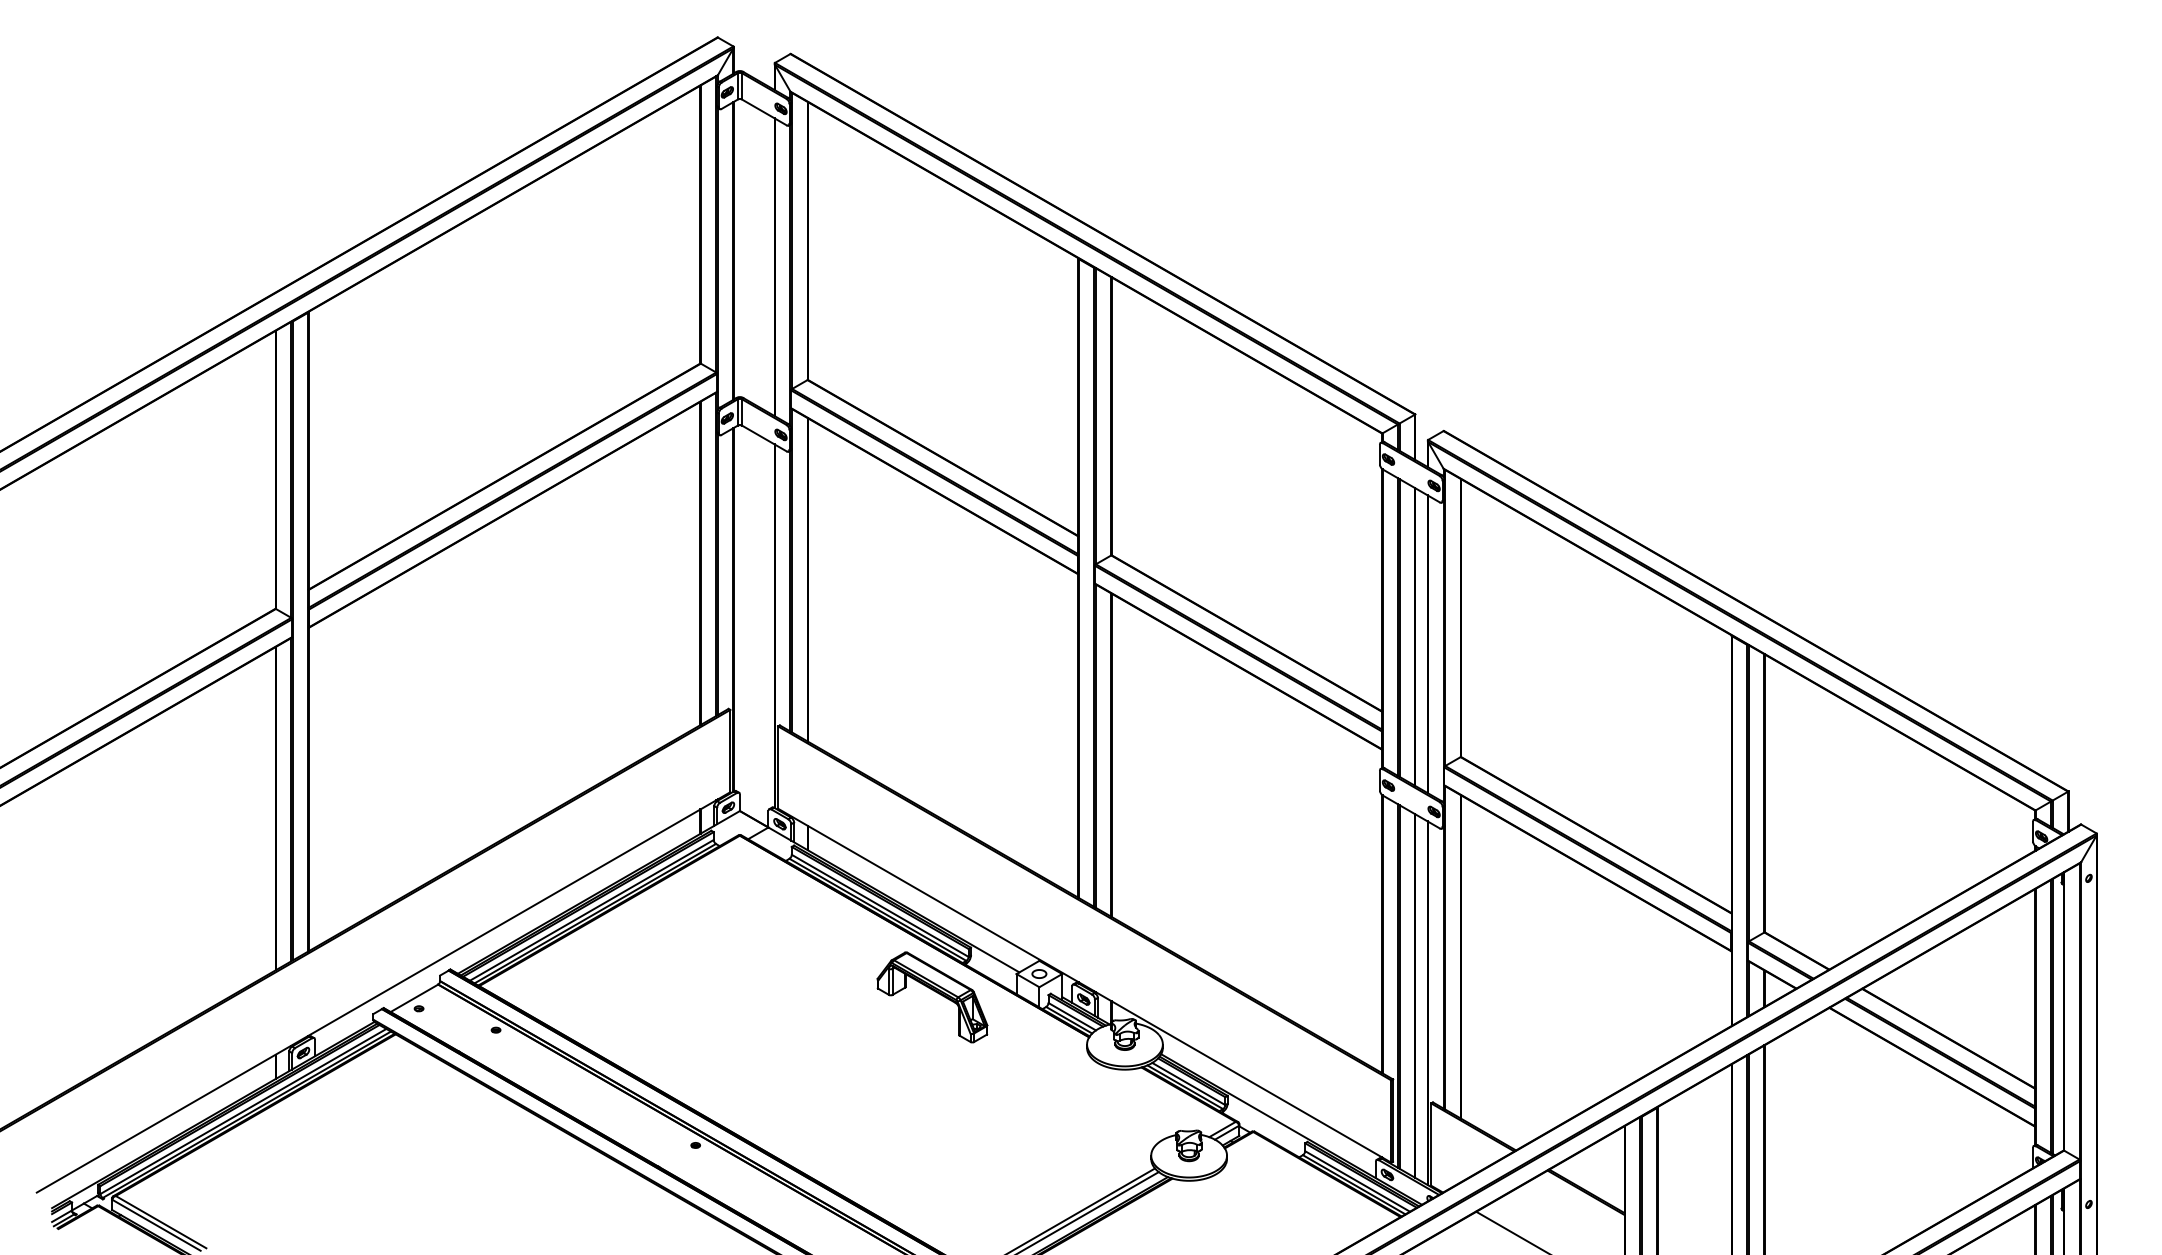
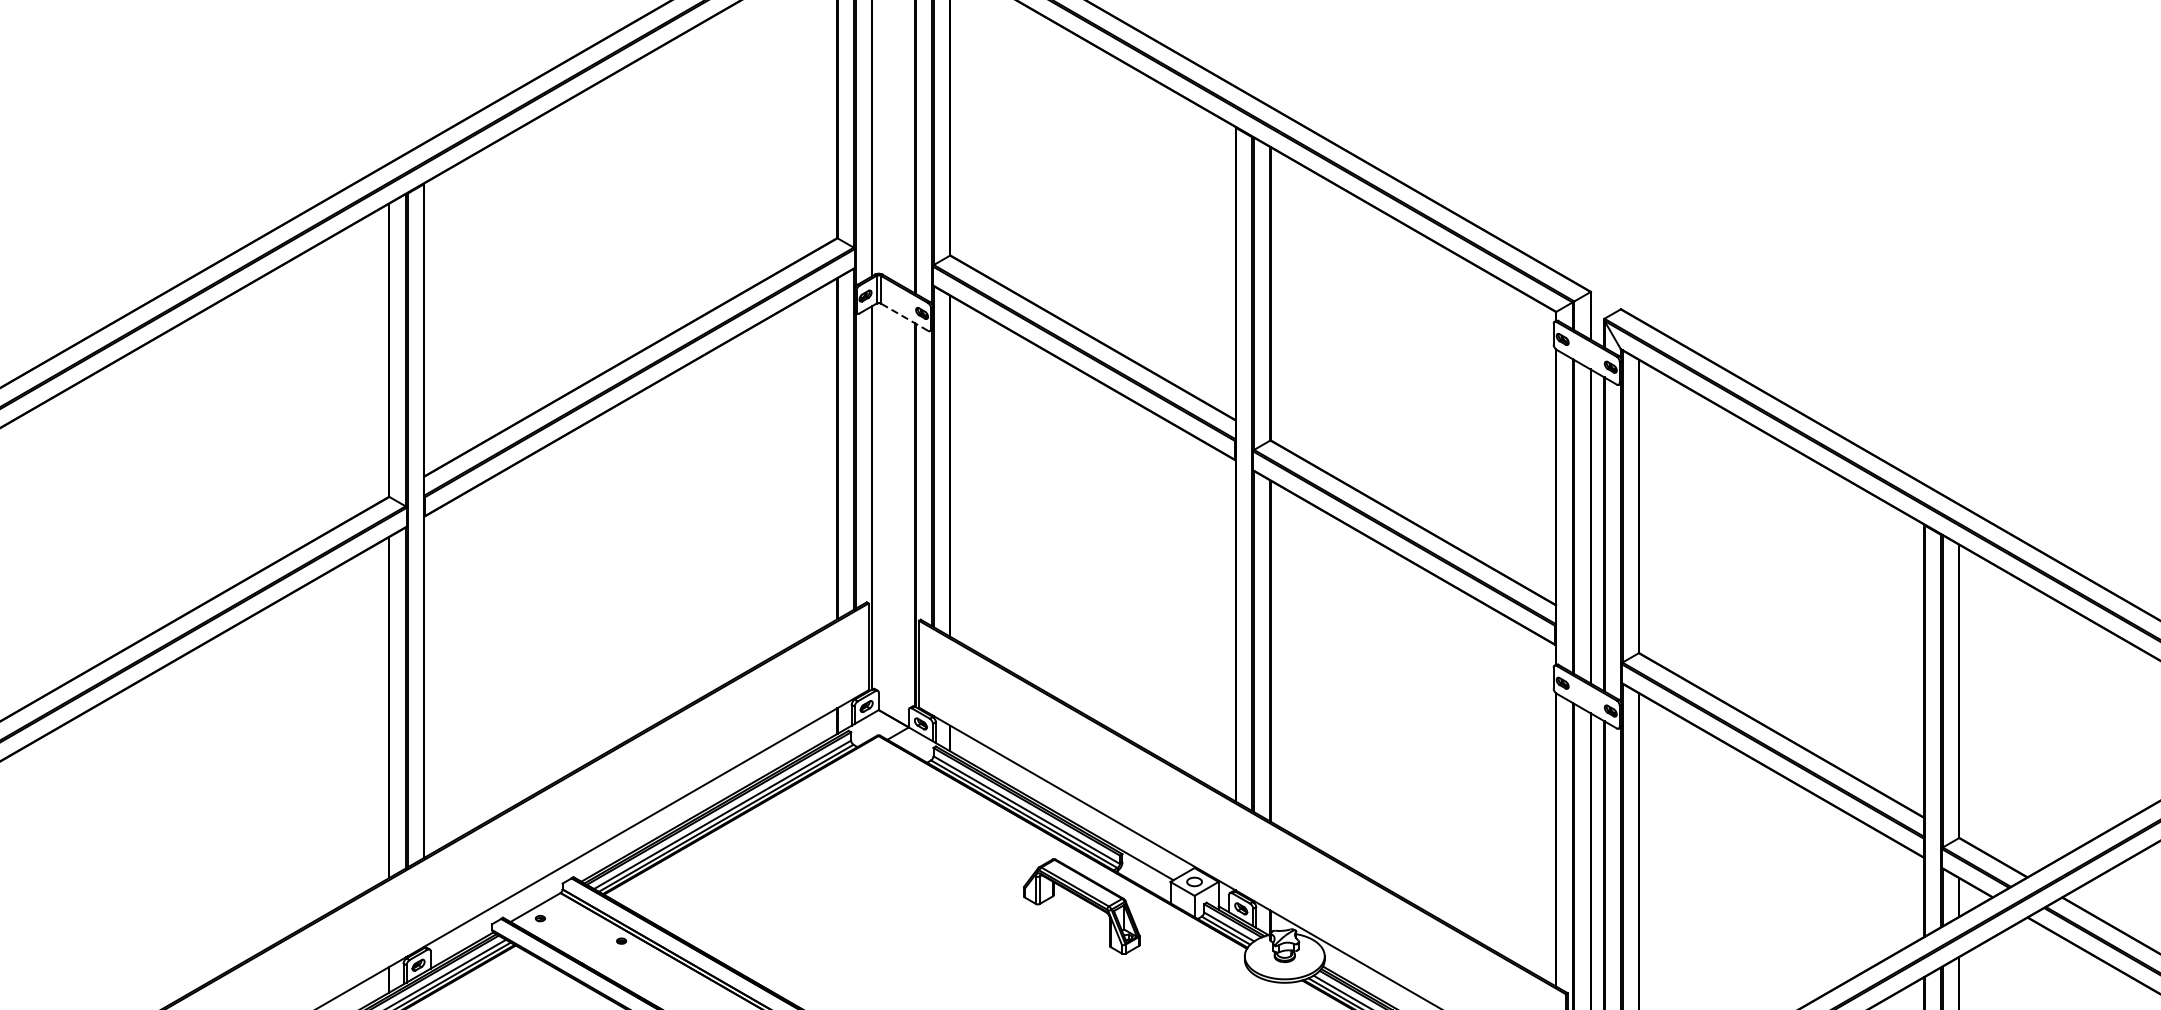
line: (764, 438) -> (904, 317), solid -> dashed

